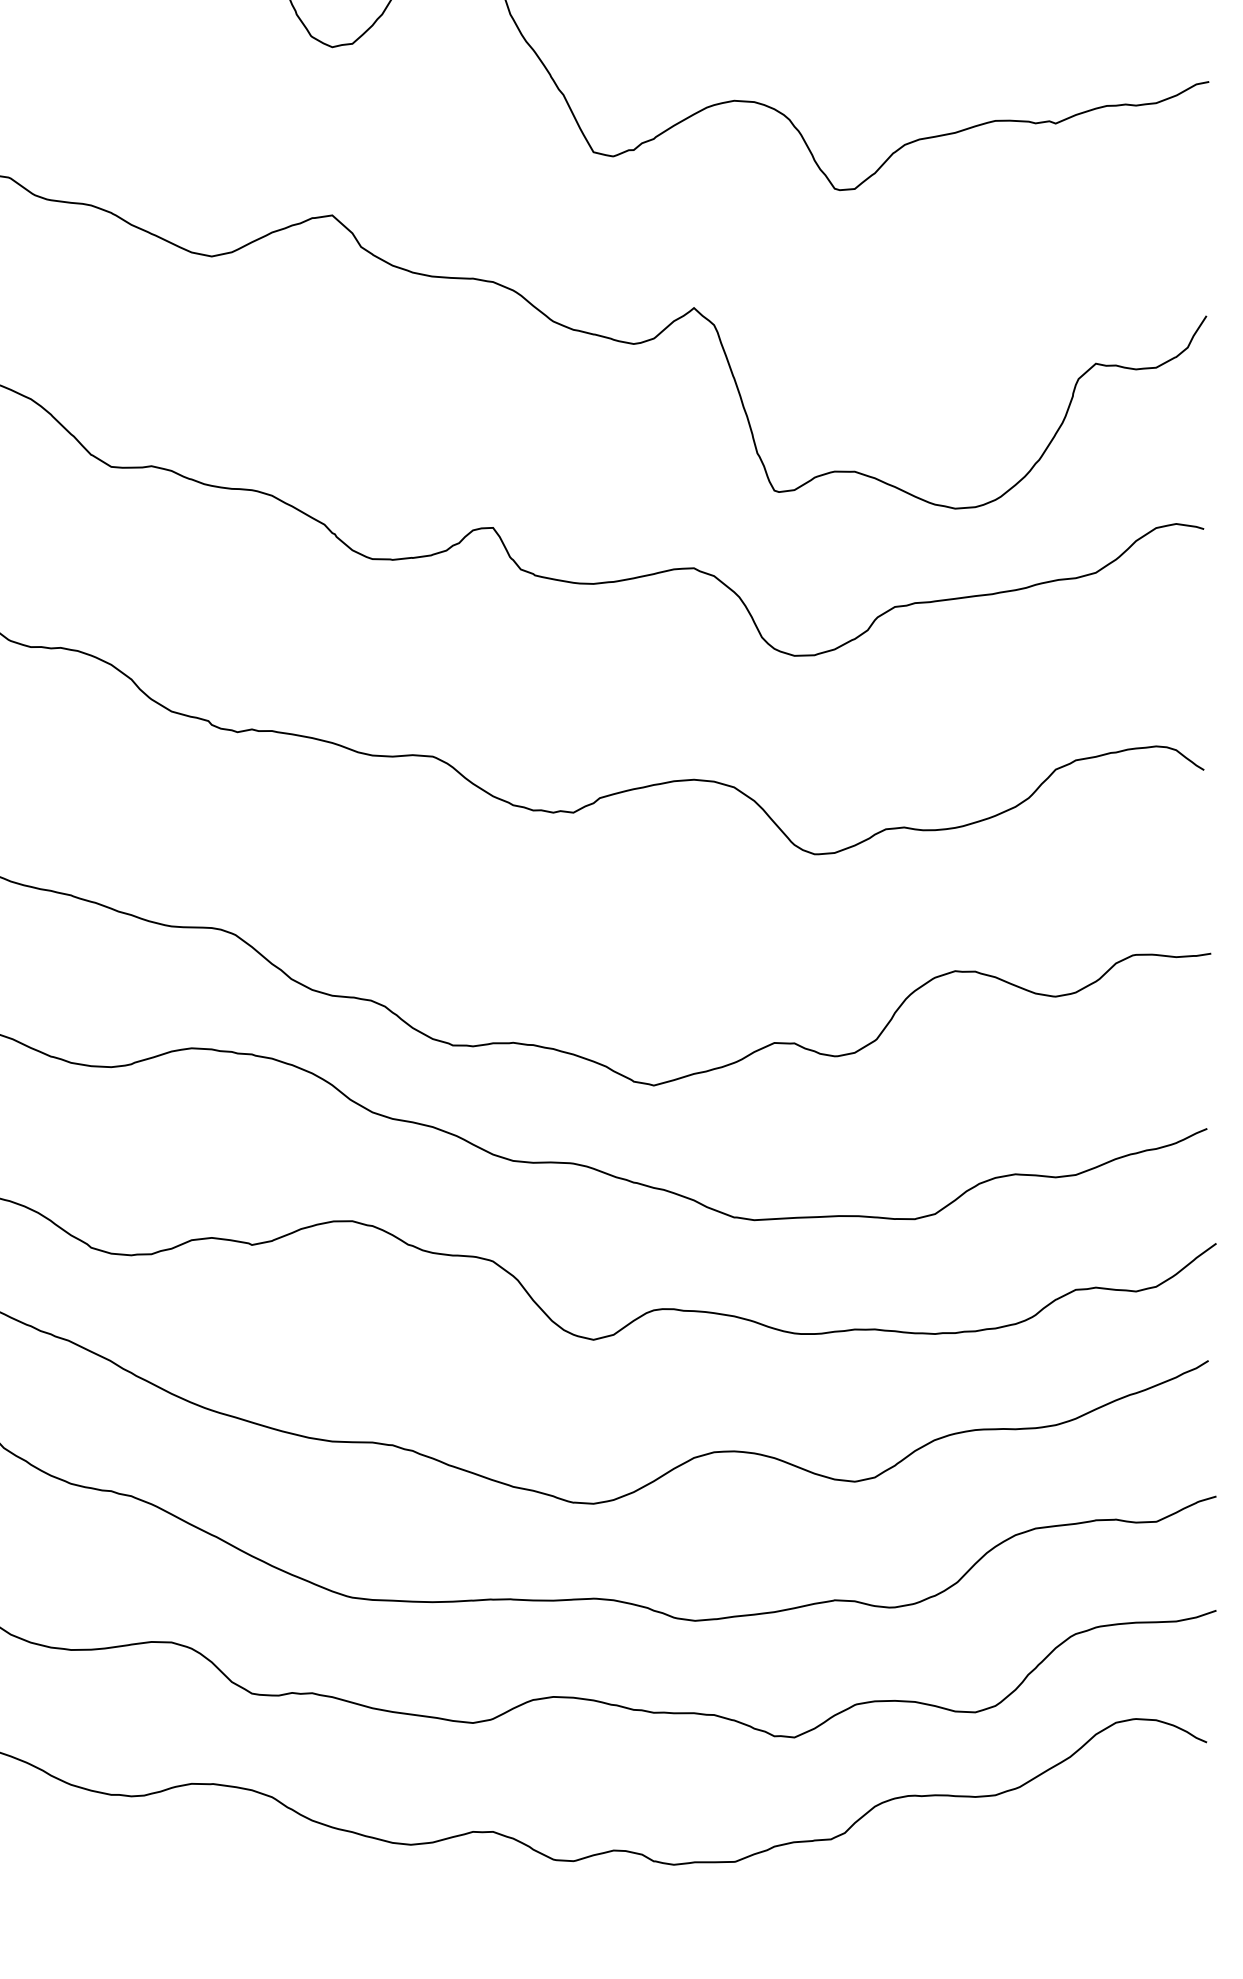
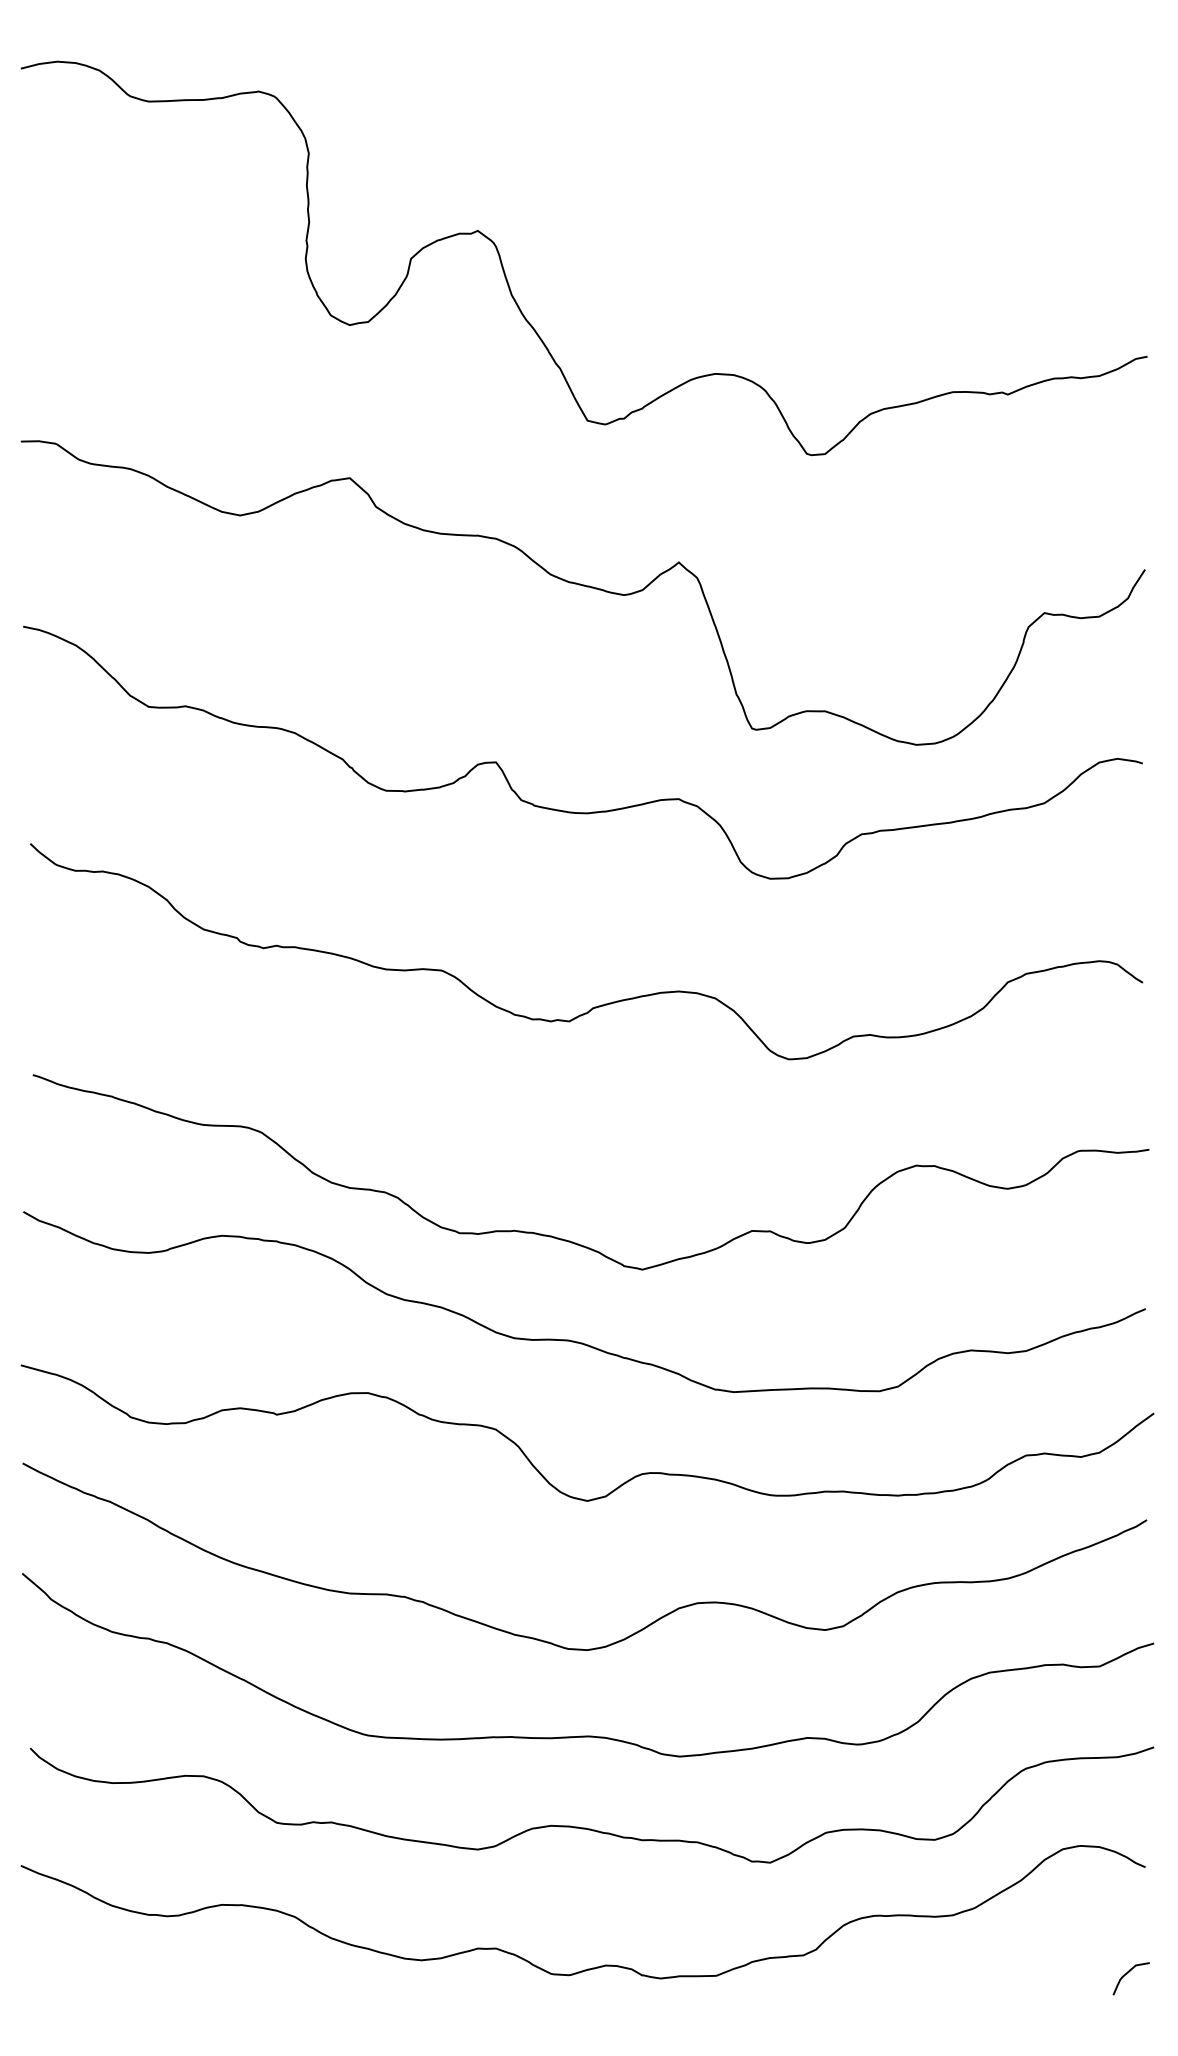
curve: (1188, 1859) -> (1128, 1973), added

